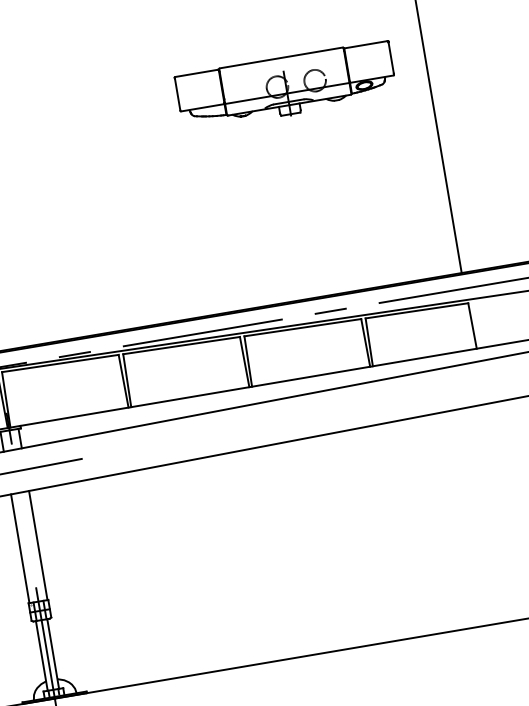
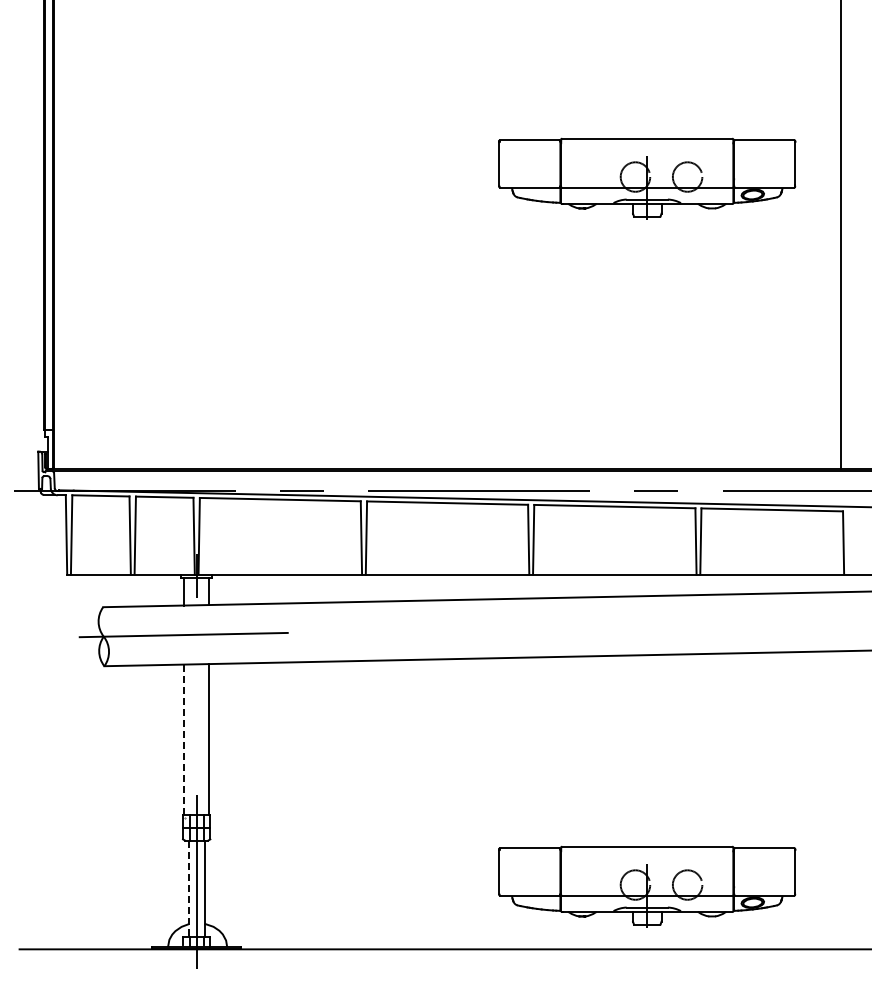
line: (20, 549) -> (184, 740), solid -> dashed
part: (372, 598) -> (647, 886), added
line: (41, 656) -> (188, 889), solid -> dashed

